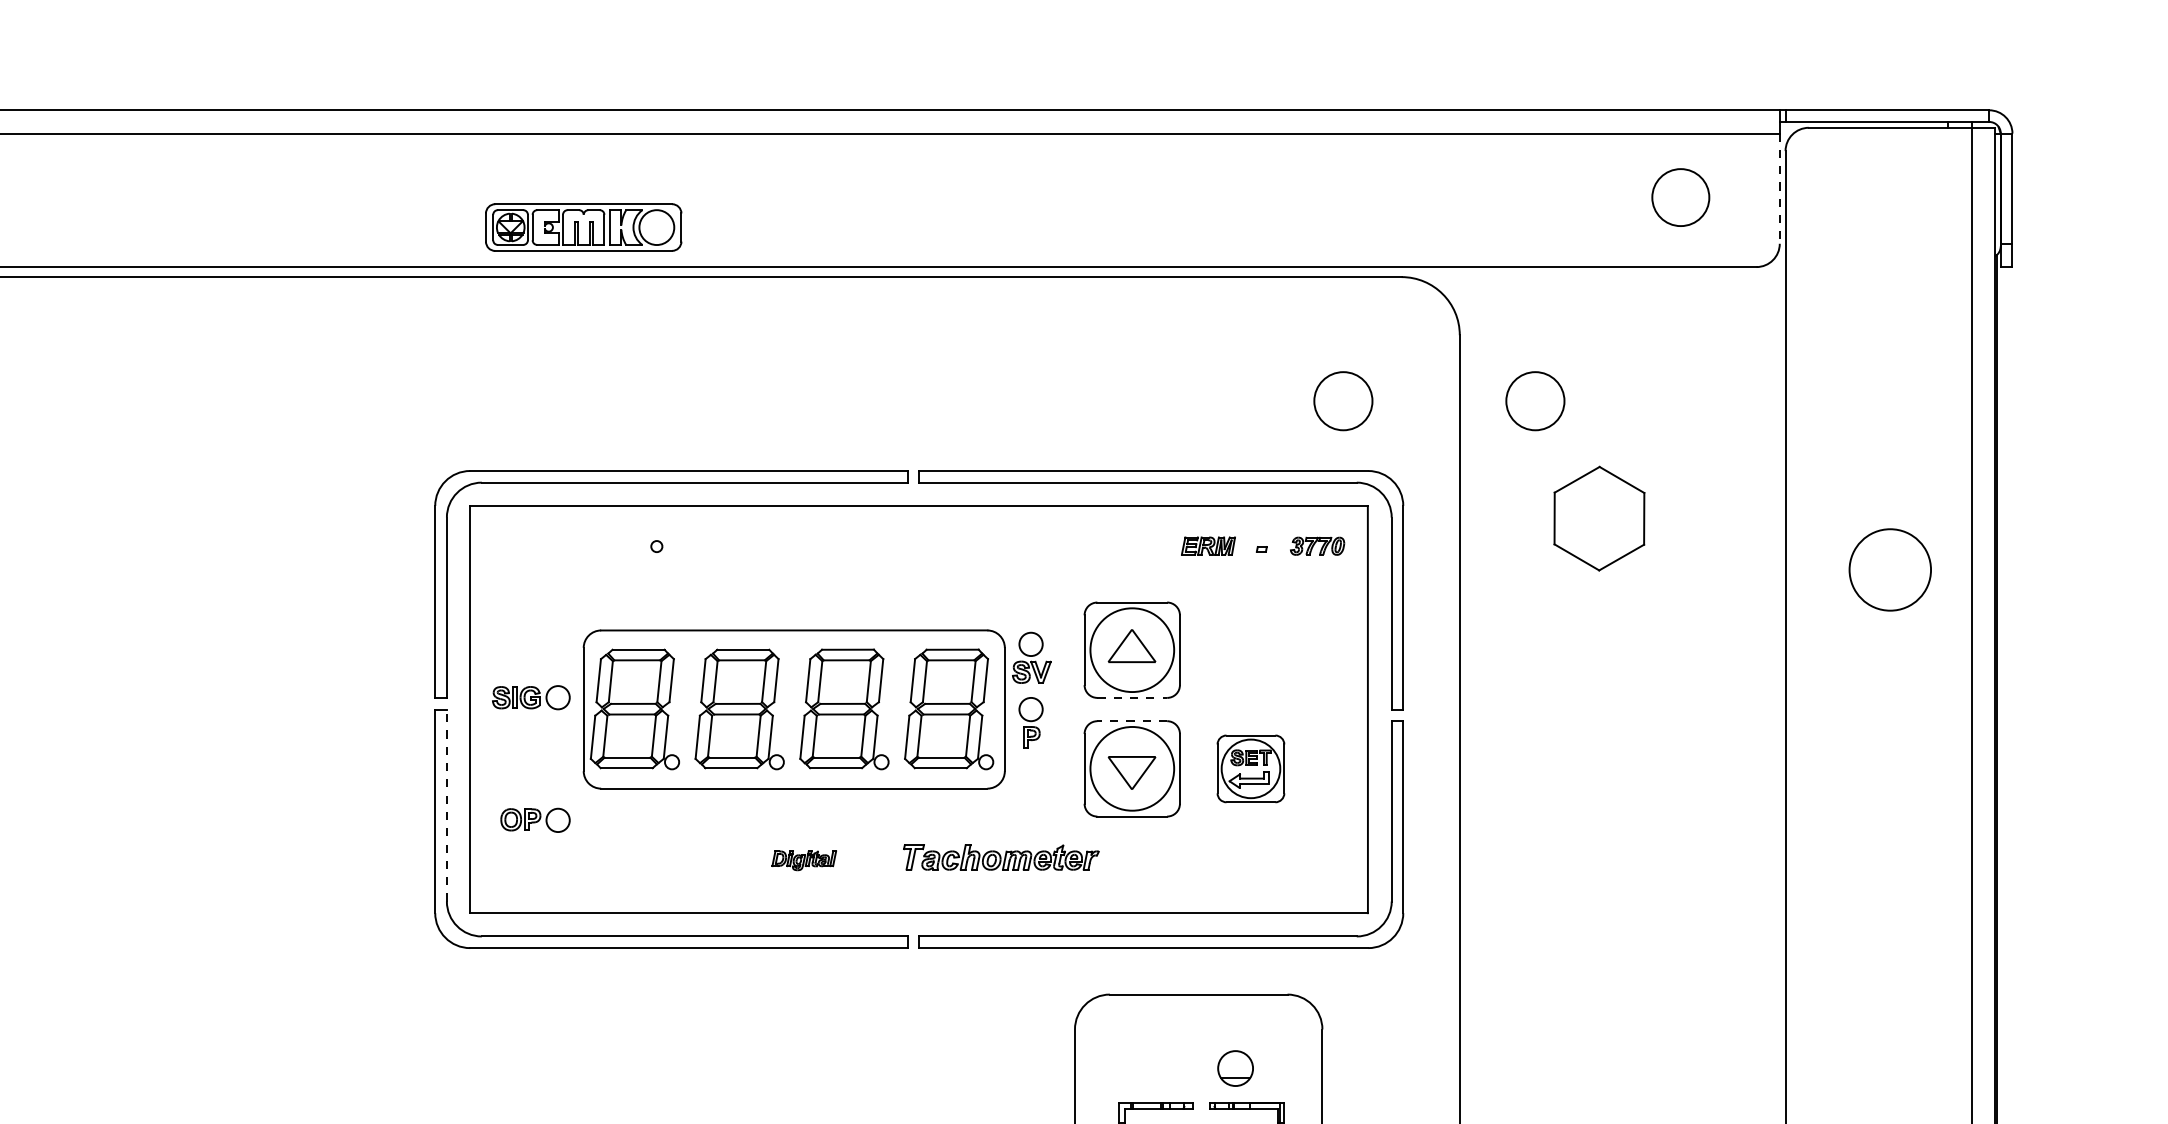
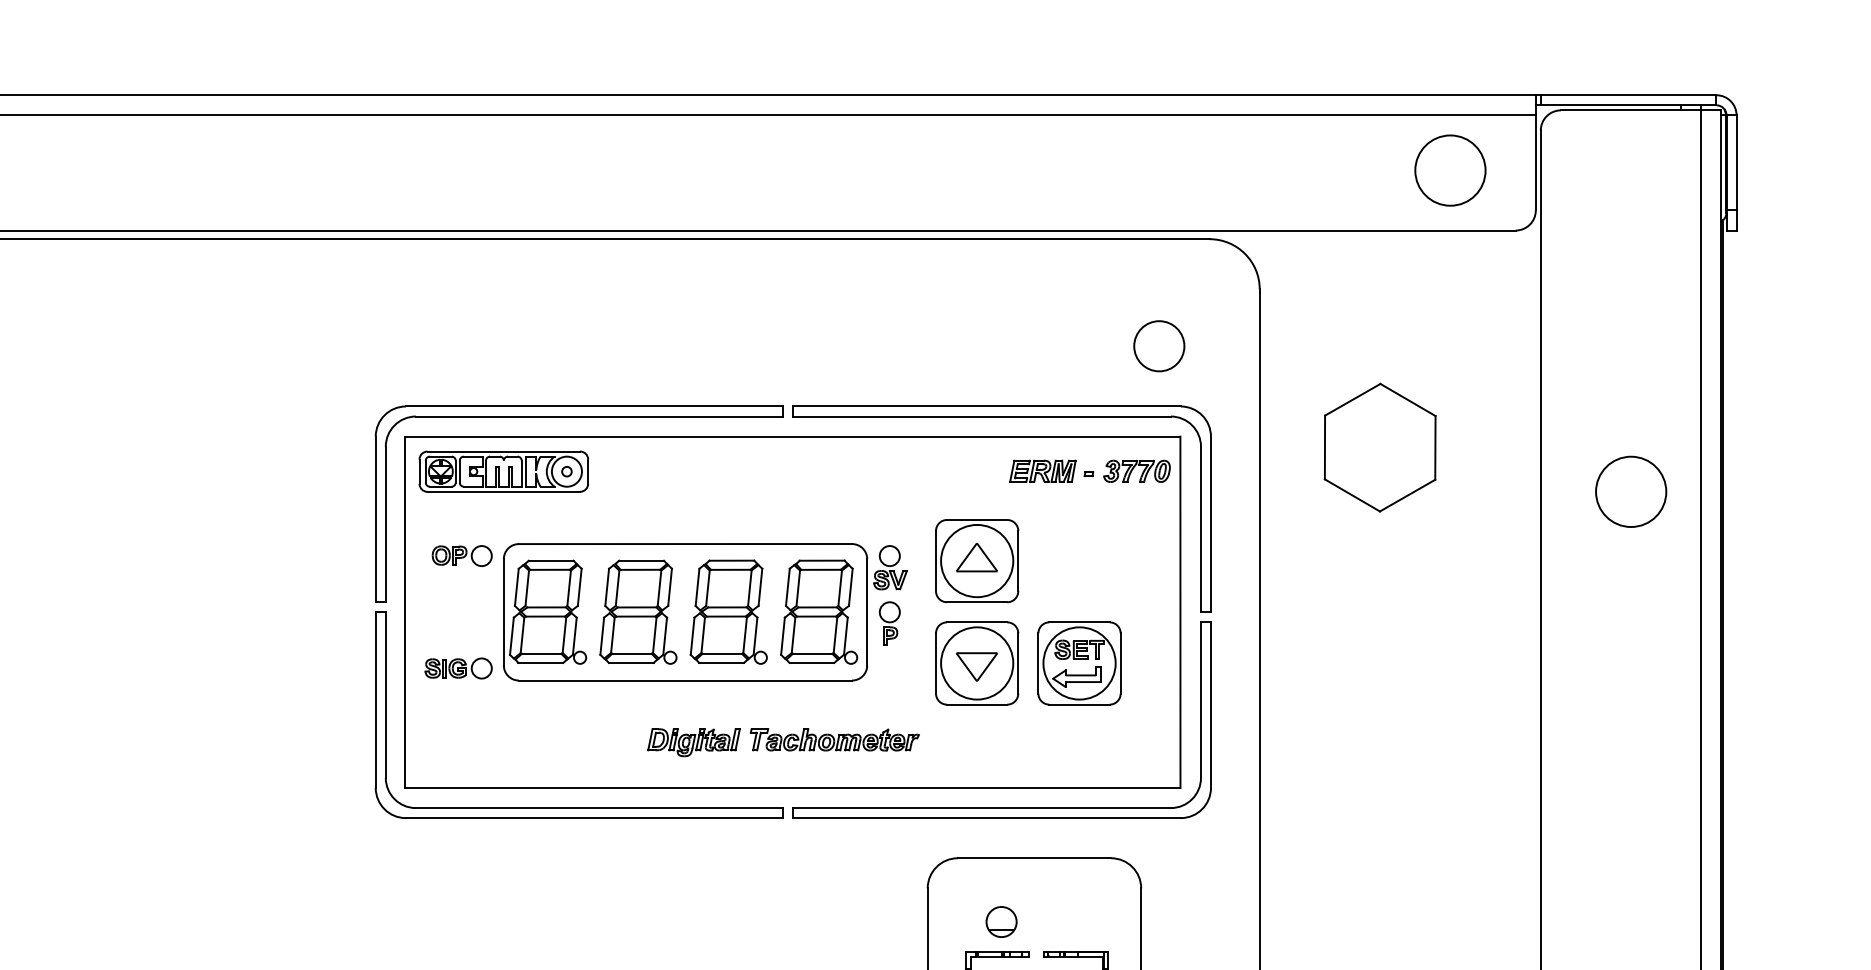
line: (1779, 189) -> (1535, 163), dashed -> solid
circle: (1680, 197) -> (1450, 170), size x1.43
part: (583, 227) -> (503, 471), moved
circle: (1535, 401) -> (1325, 346), removed
part: (1599, 518) -> (1380, 447), size x1.43
part: (1208, 545) -> (1042, 470), size x1.43
part: (1317, 546) -> (1136, 471), size x1.43
part: (531, 697) -> (458, 668), moved
line: (1132, 697) -> (977, 601), dashed -> solid
line: (1132, 721) -> (977, 622), dashed -> solid
part: (1250, 768) -> (1079, 663), size x1.43
line: (446, 805) -> (385, 695), dashed -> solid
part: (535, 819) -> (462, 555), moved
part: (1001, 857) -> (834, 739), moved
part: (804, 860) -> (694, 742), size x1.67
part: (1235, 1068) -> (1001, 922), moved

